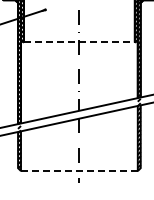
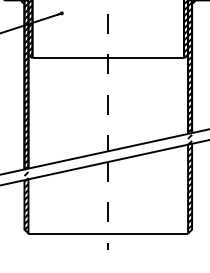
line: (79, 42) -> (108, 57), dashed -> solid
line: (79, 171) -> (108, 234), dashed -> solid

